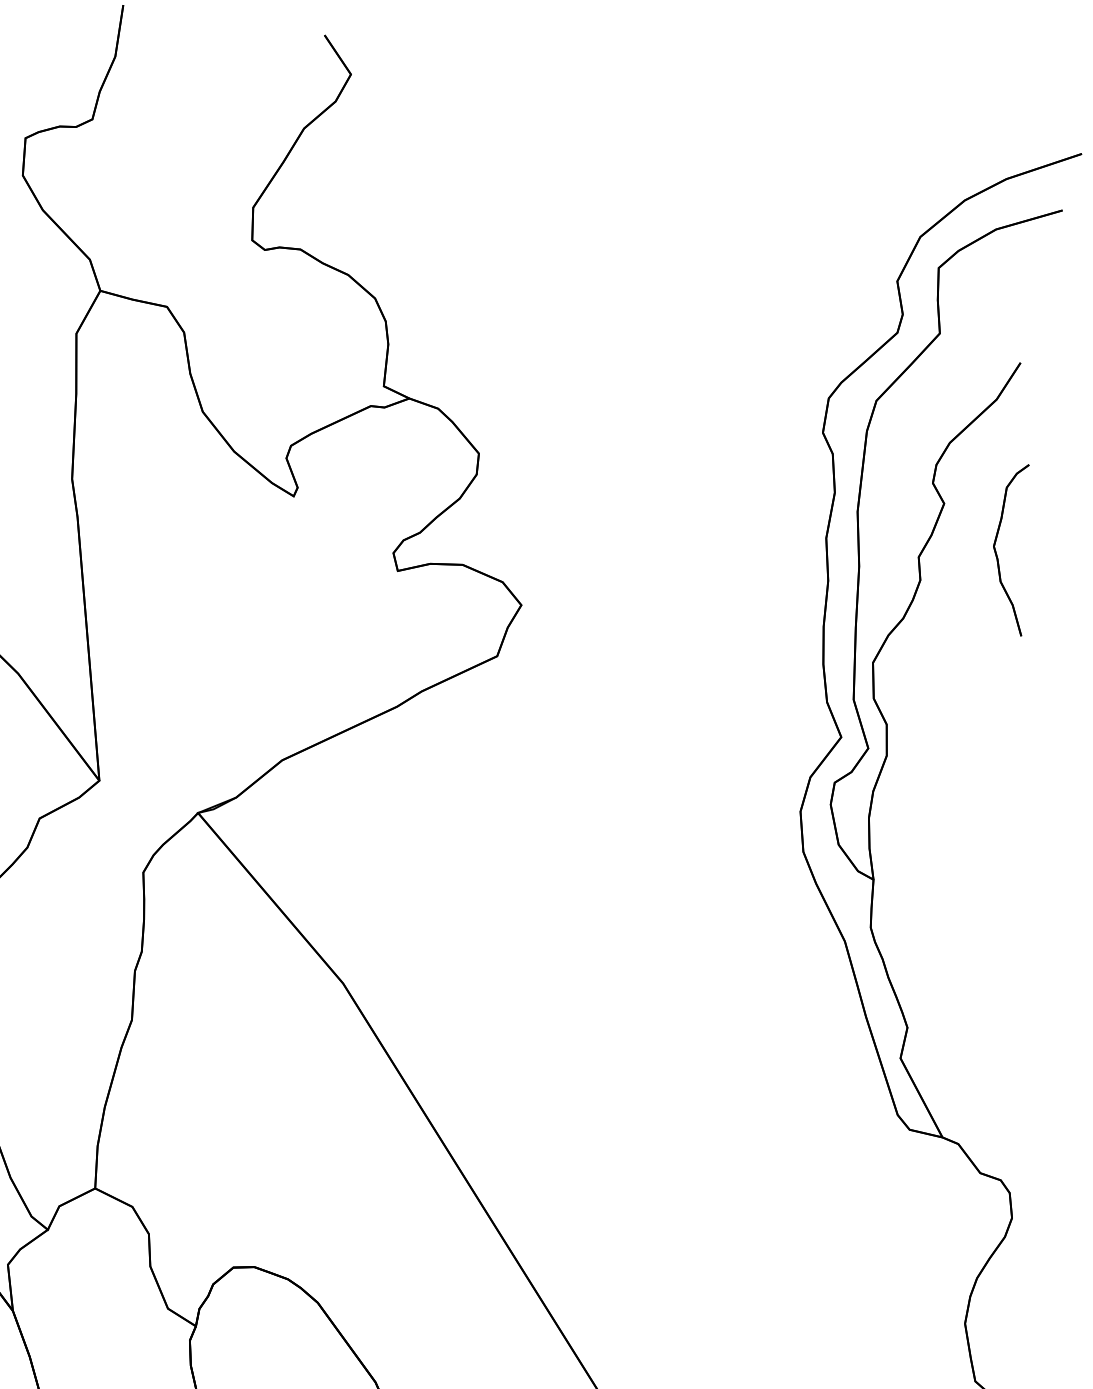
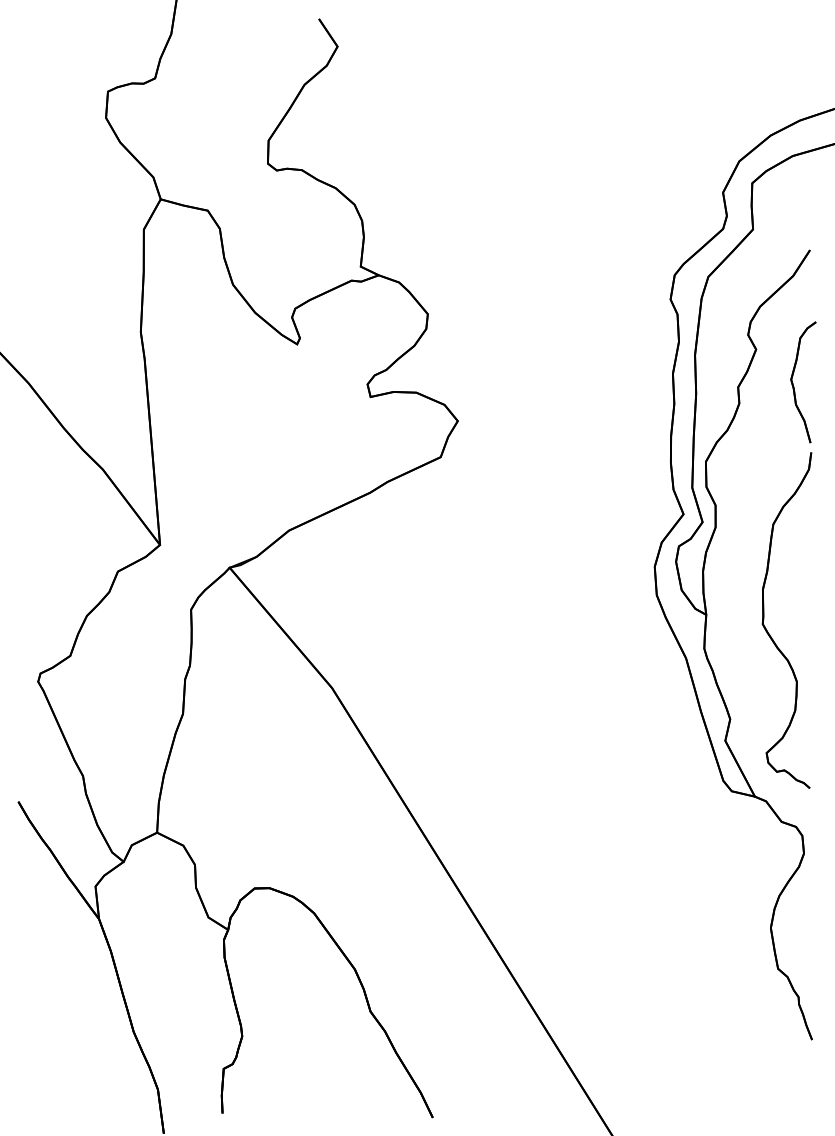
part: (961, 903) -> (768, 631), added

